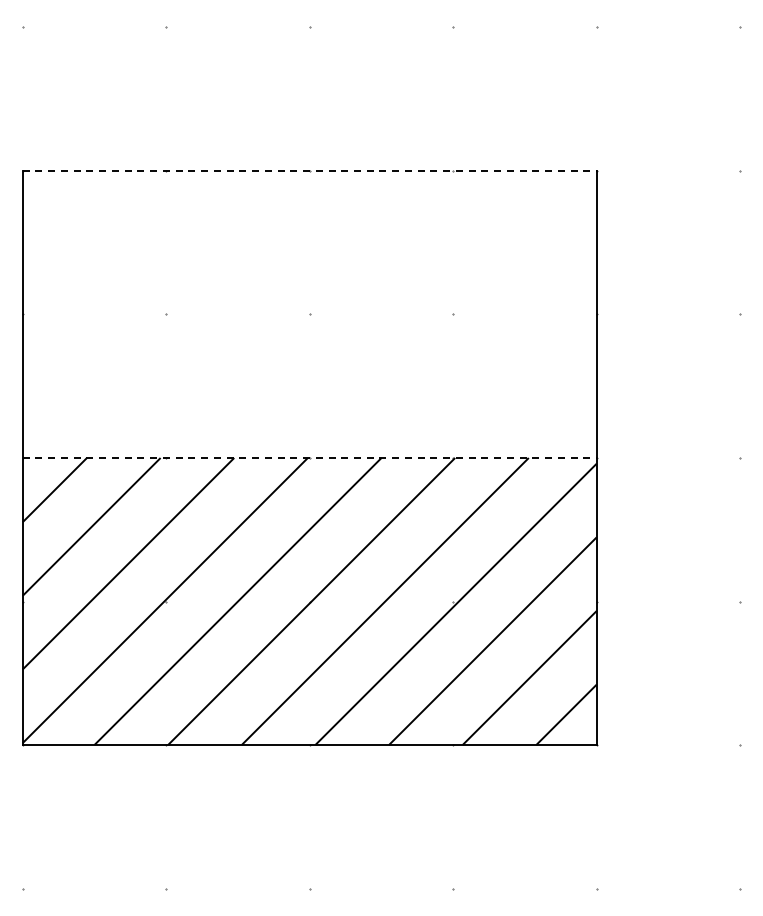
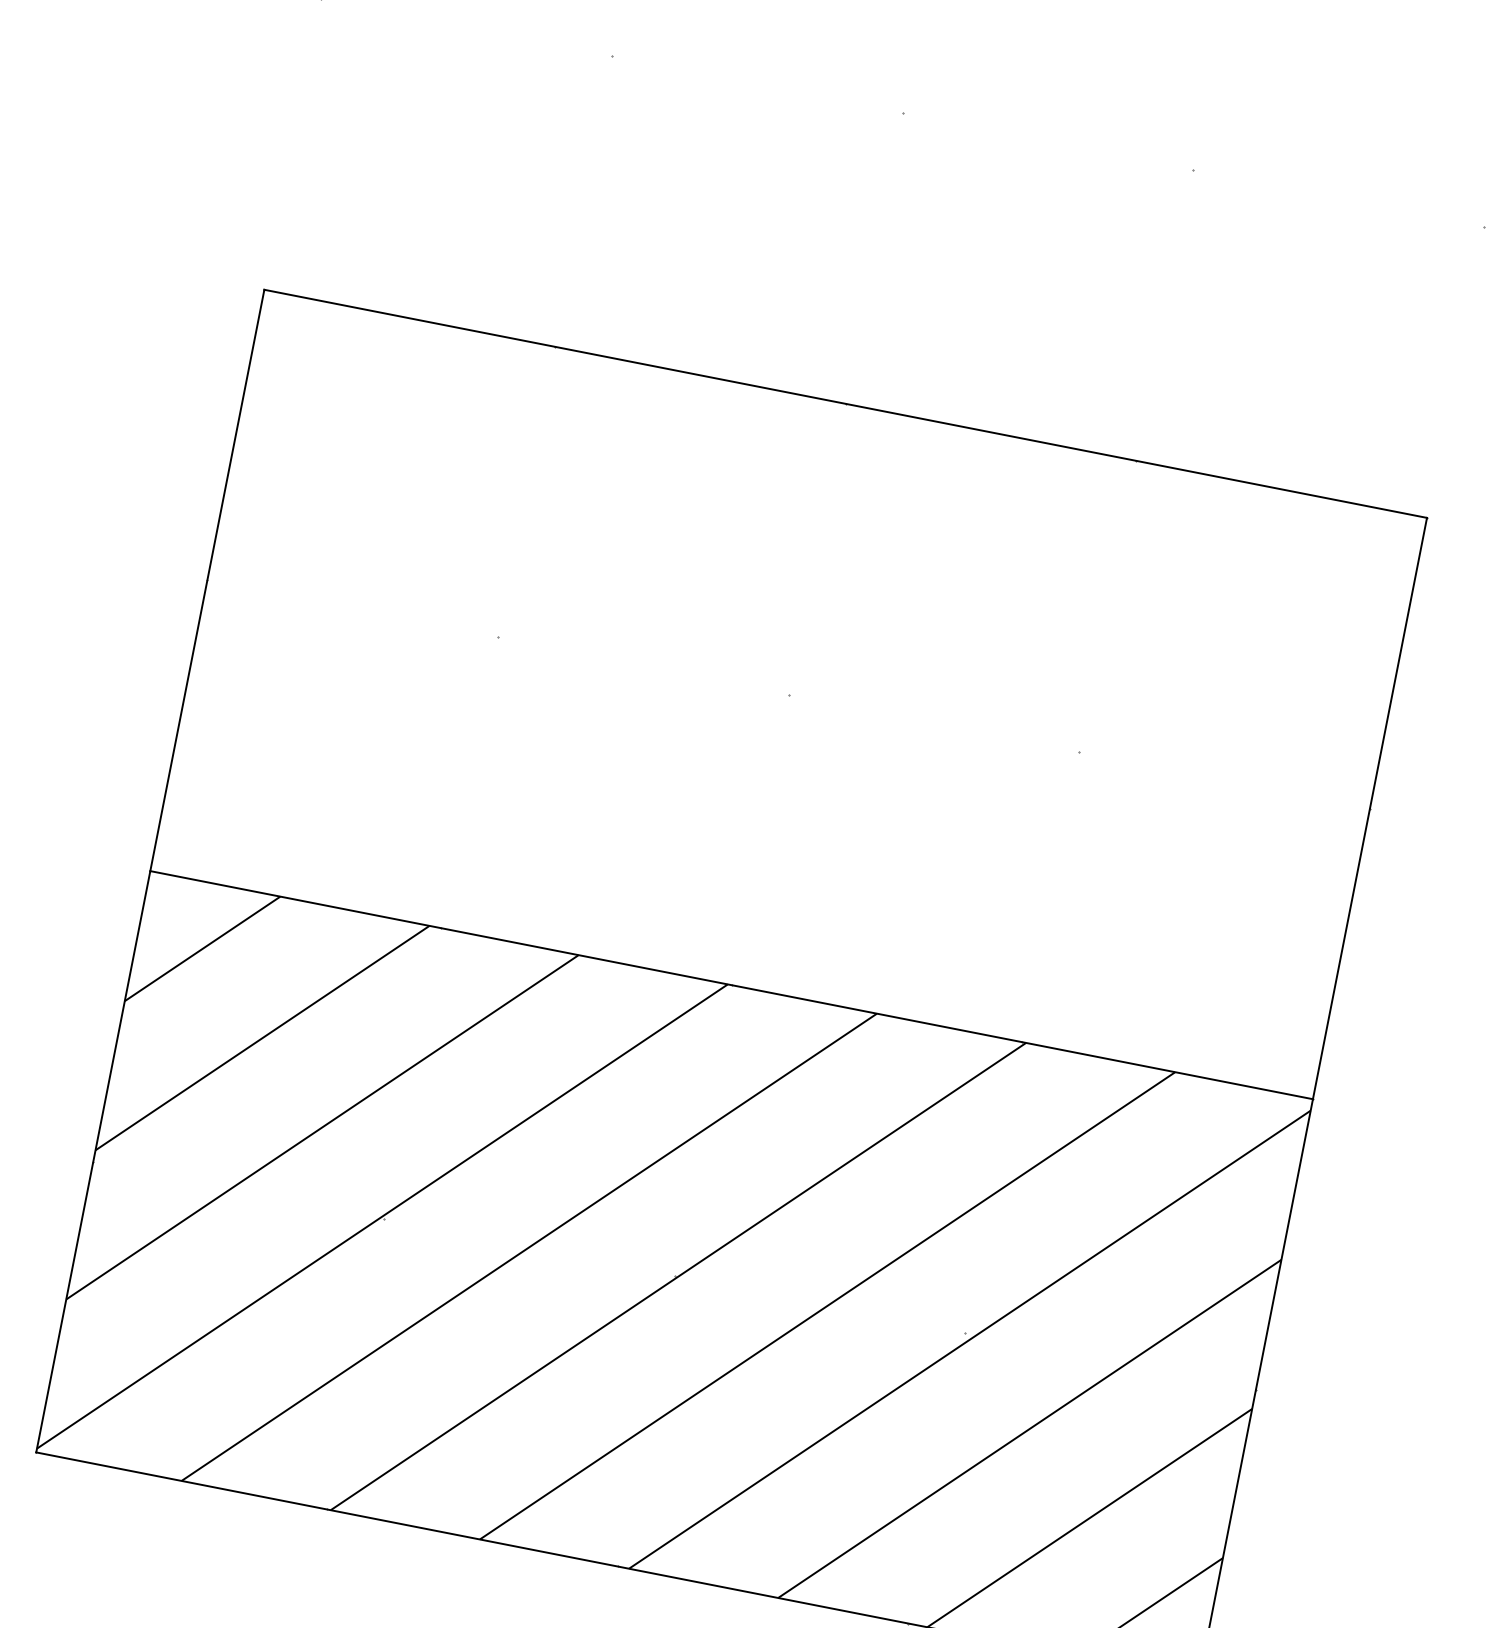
line: (310, 170) -> (847, 403), dashed -> solid
line: (310, 458) -> (732, 986), dashed -> solid

